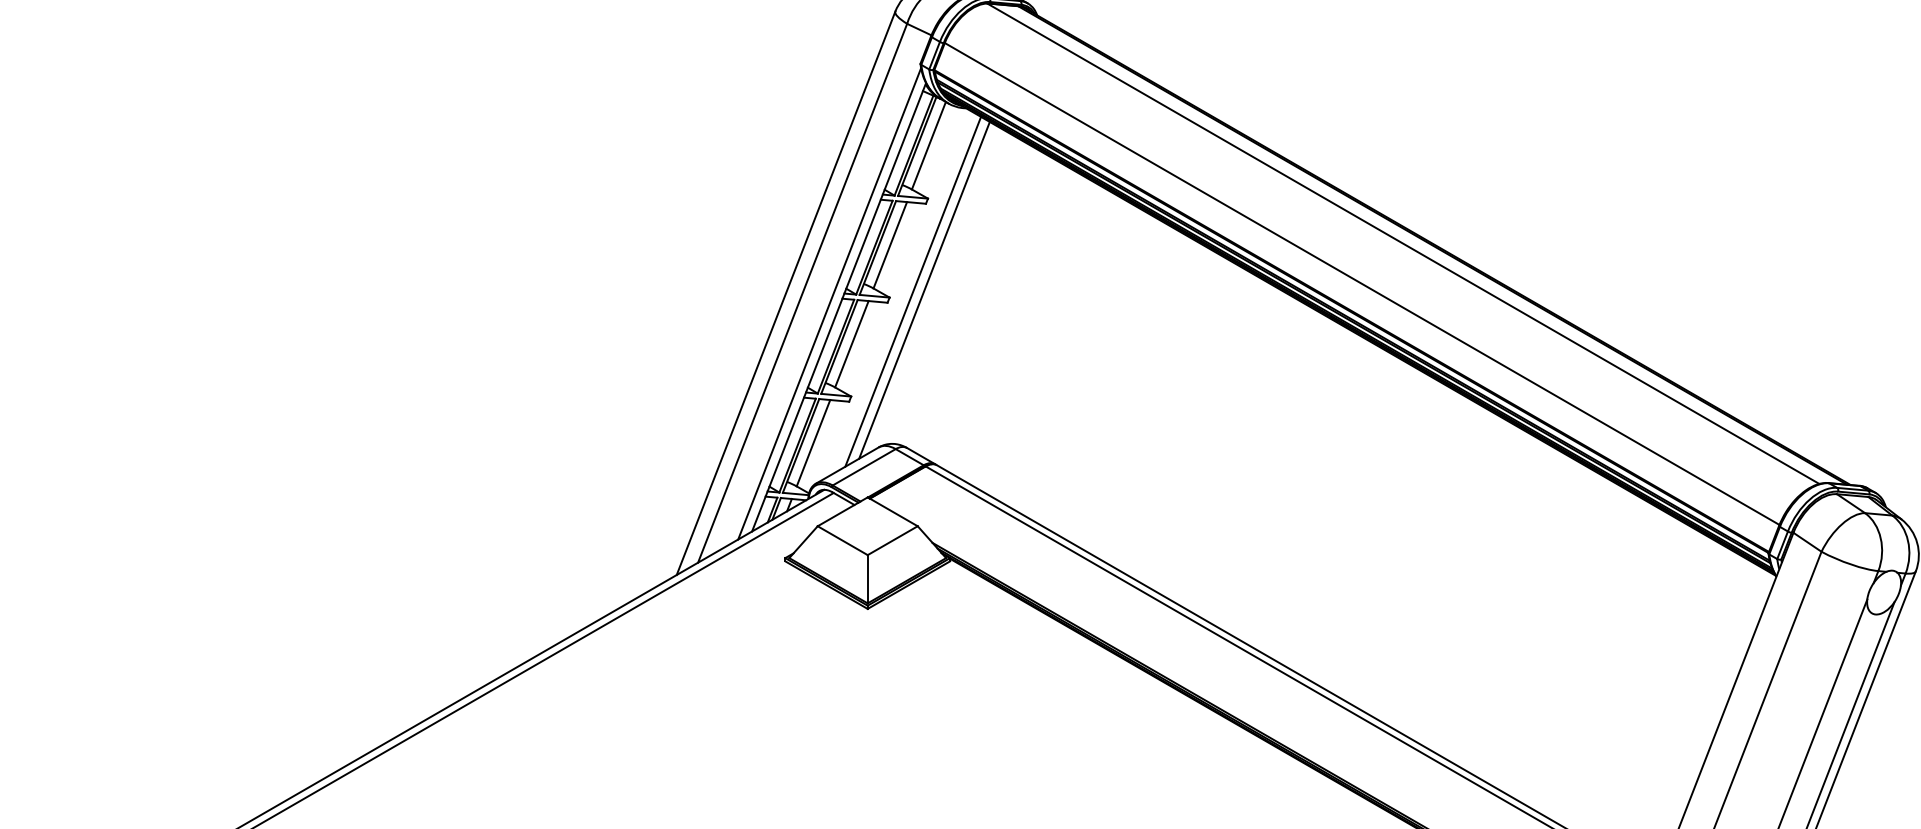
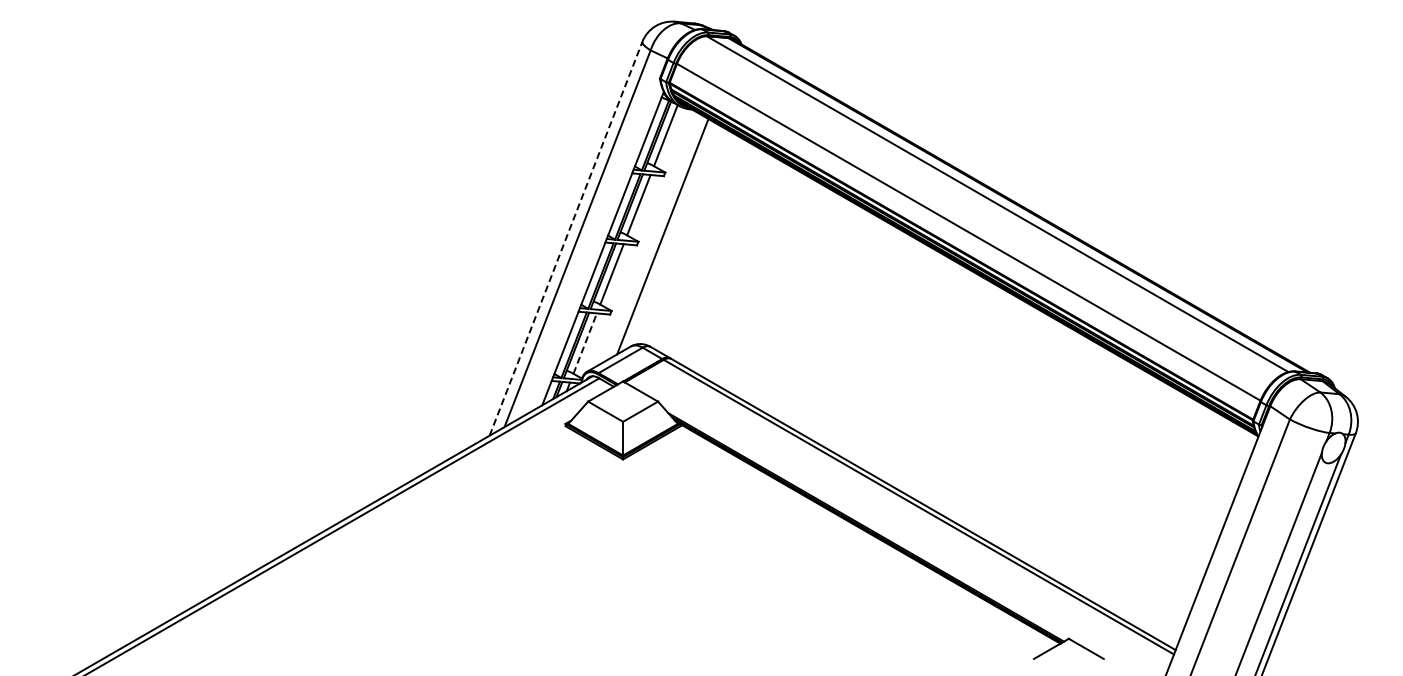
line: (912, 291) -> (654, 237), removed
line: (786, 292) -> (566, 238), solid -> dashed
line: (829, 302) -> (596, 245), removed
line: (813, 443) -> (585, 343), solid -> dashed

